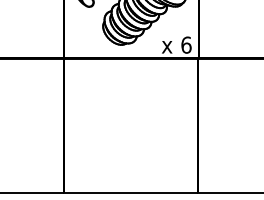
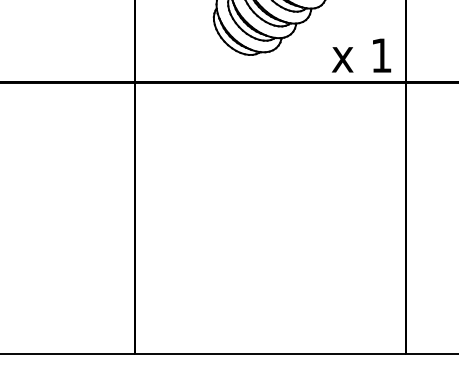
text: (186, 44) -> (381, 54), 6 -> 1

